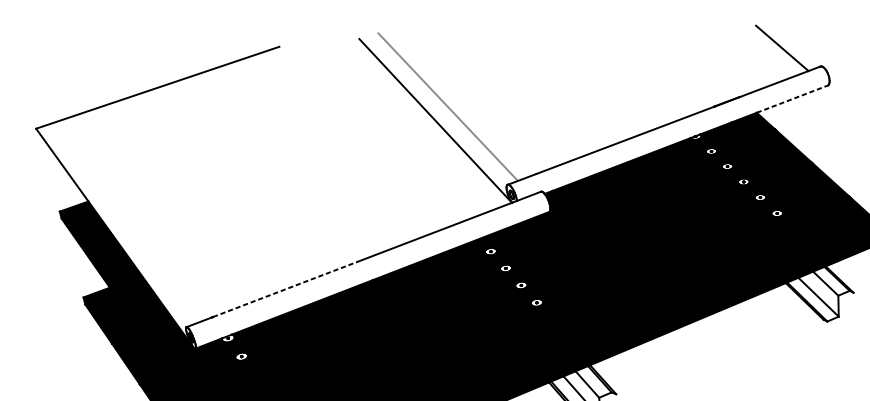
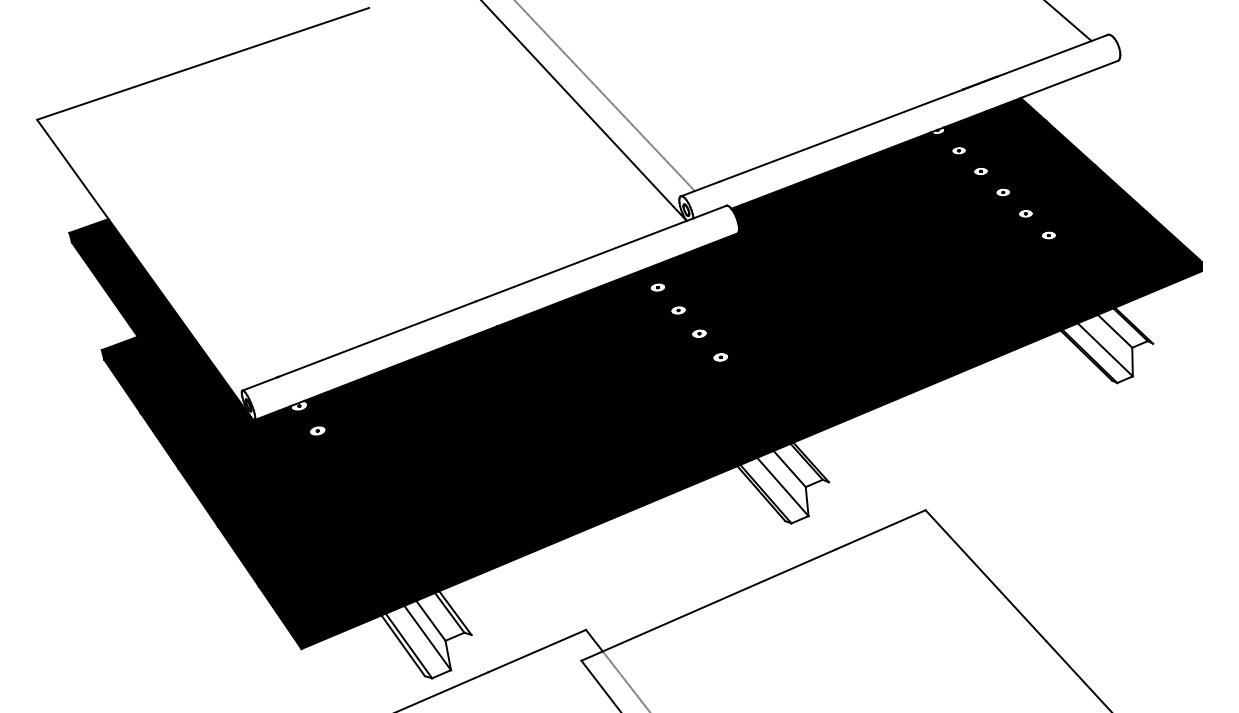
line: (793, 99) -> (1070, 79), dashed -> solid
line: (285, 289) -> (377, 339), dashed -> solid

